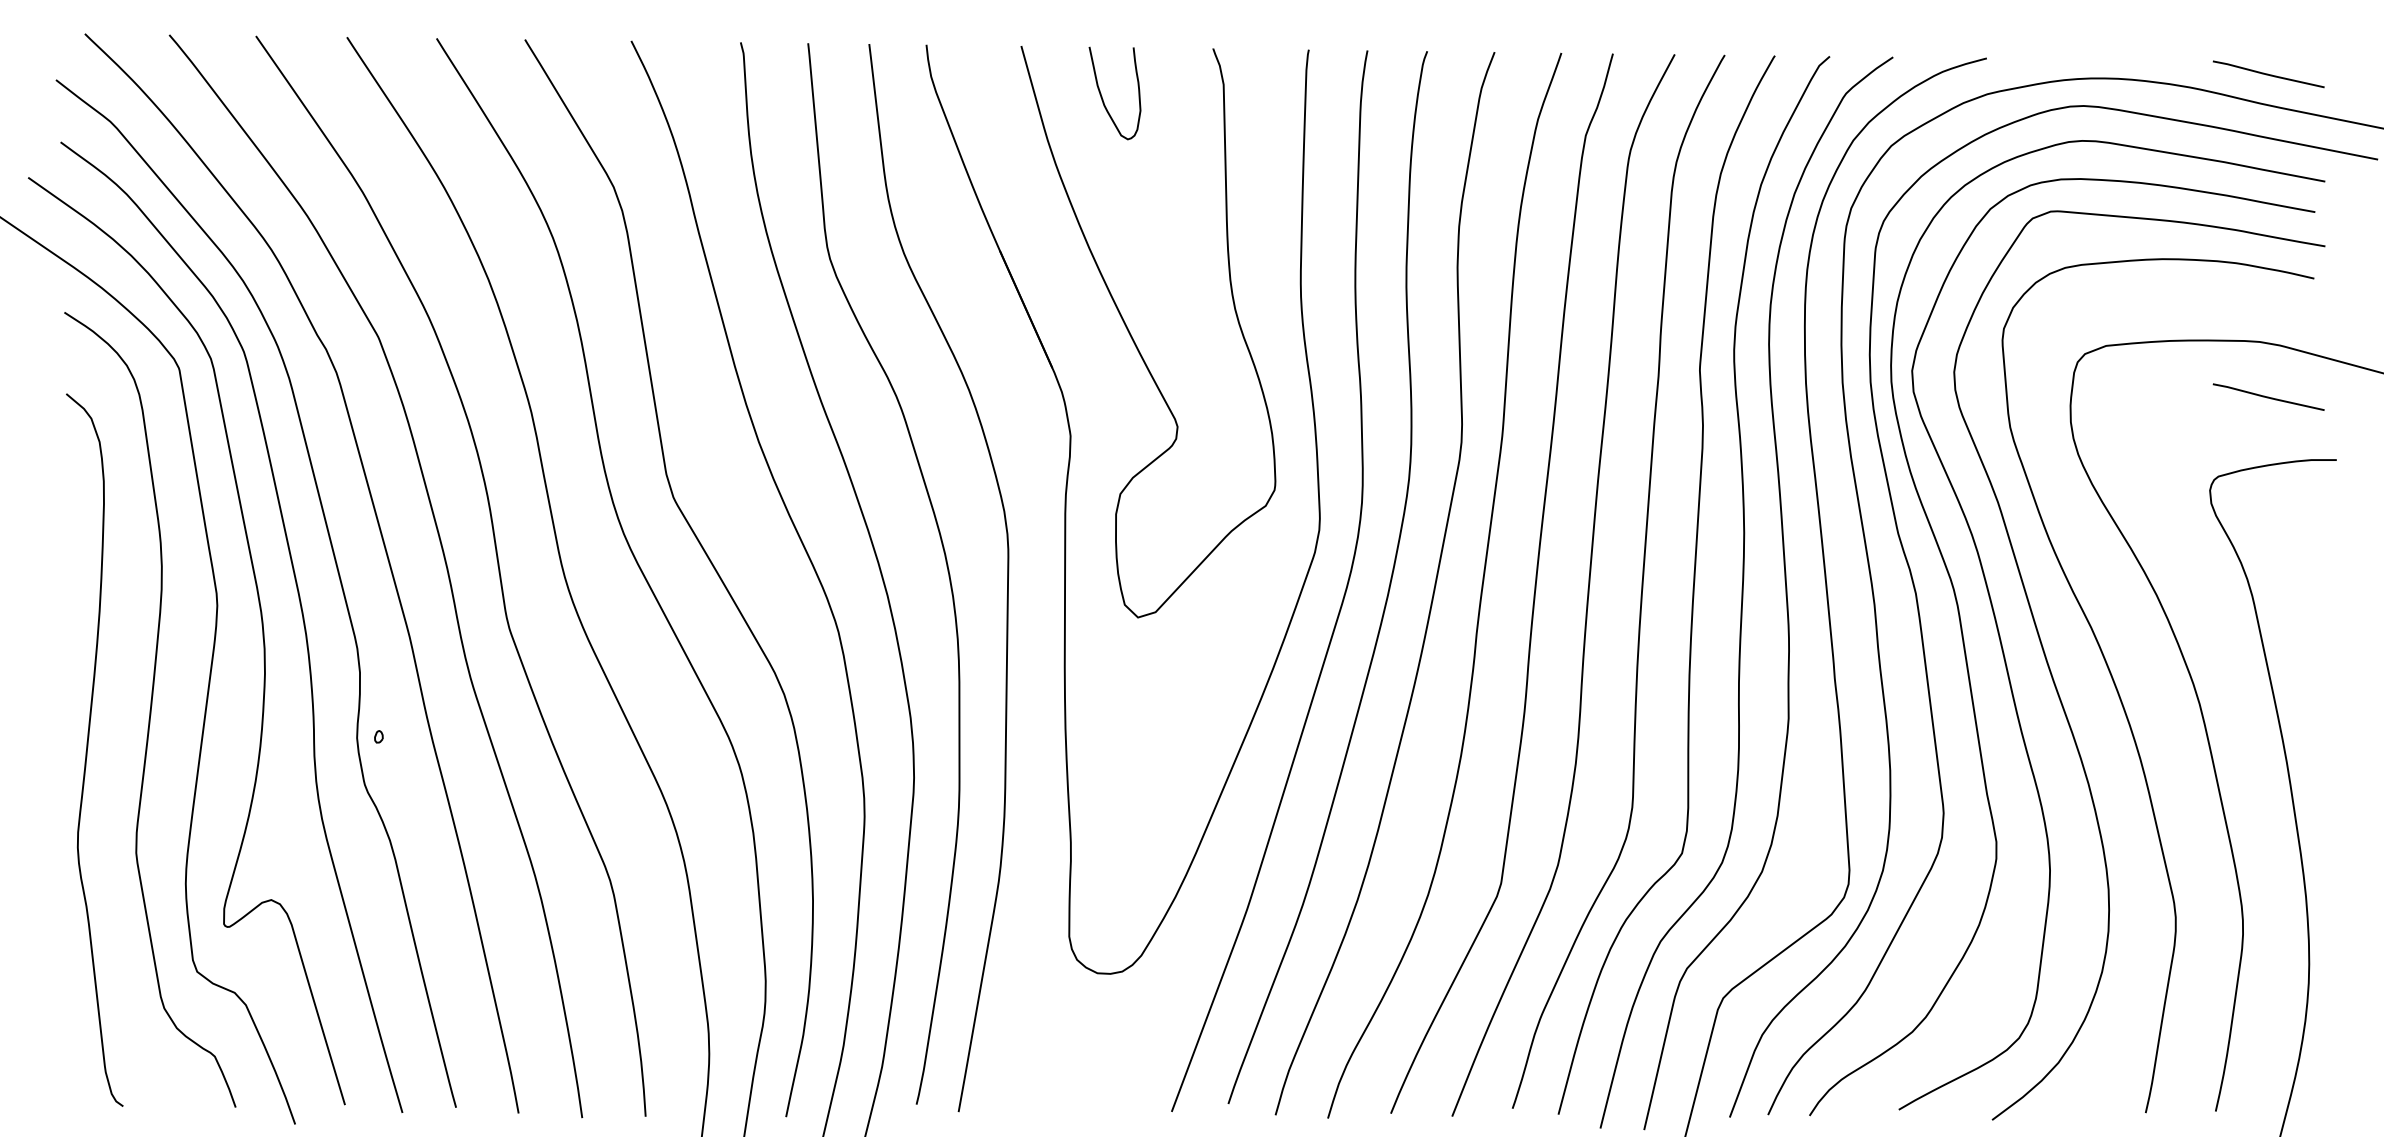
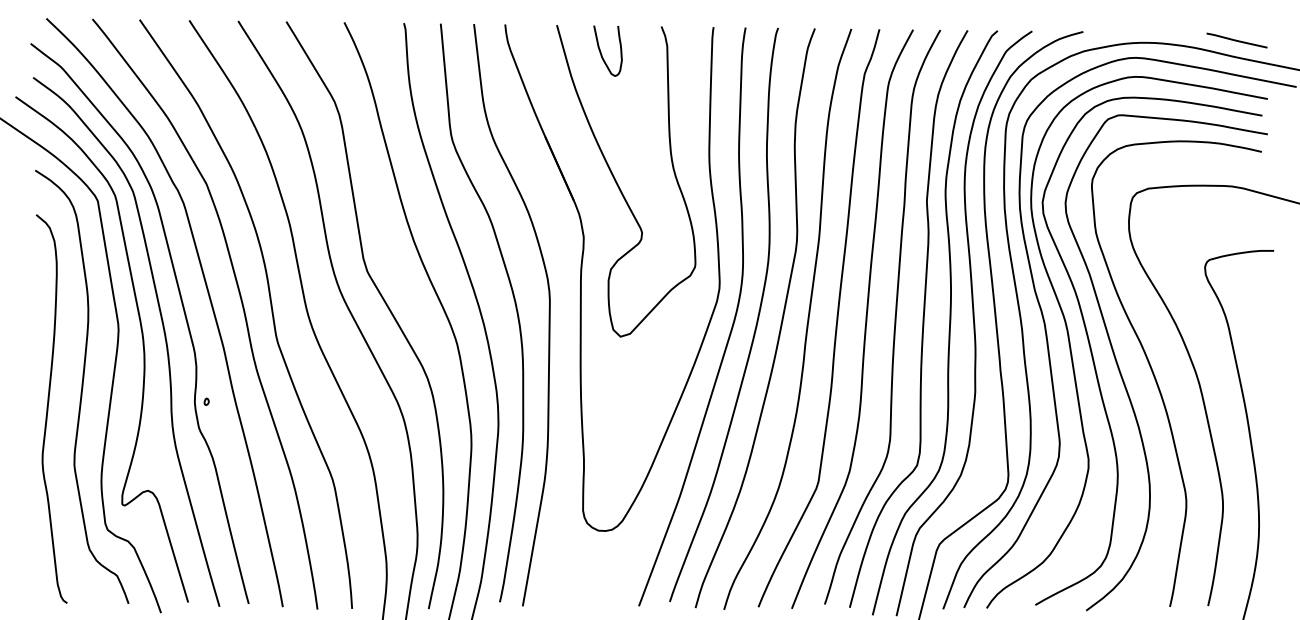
line: (2267, 397) -> (1236, 216), removed

